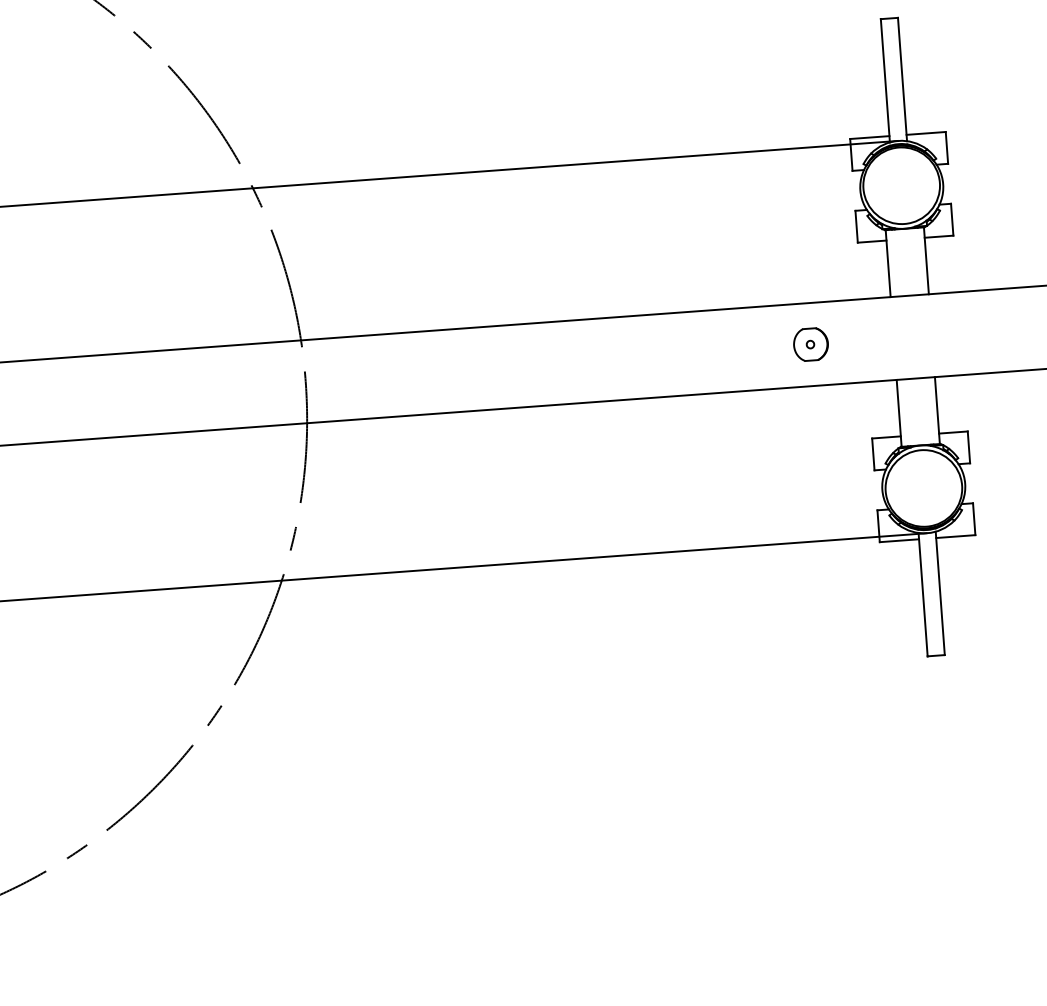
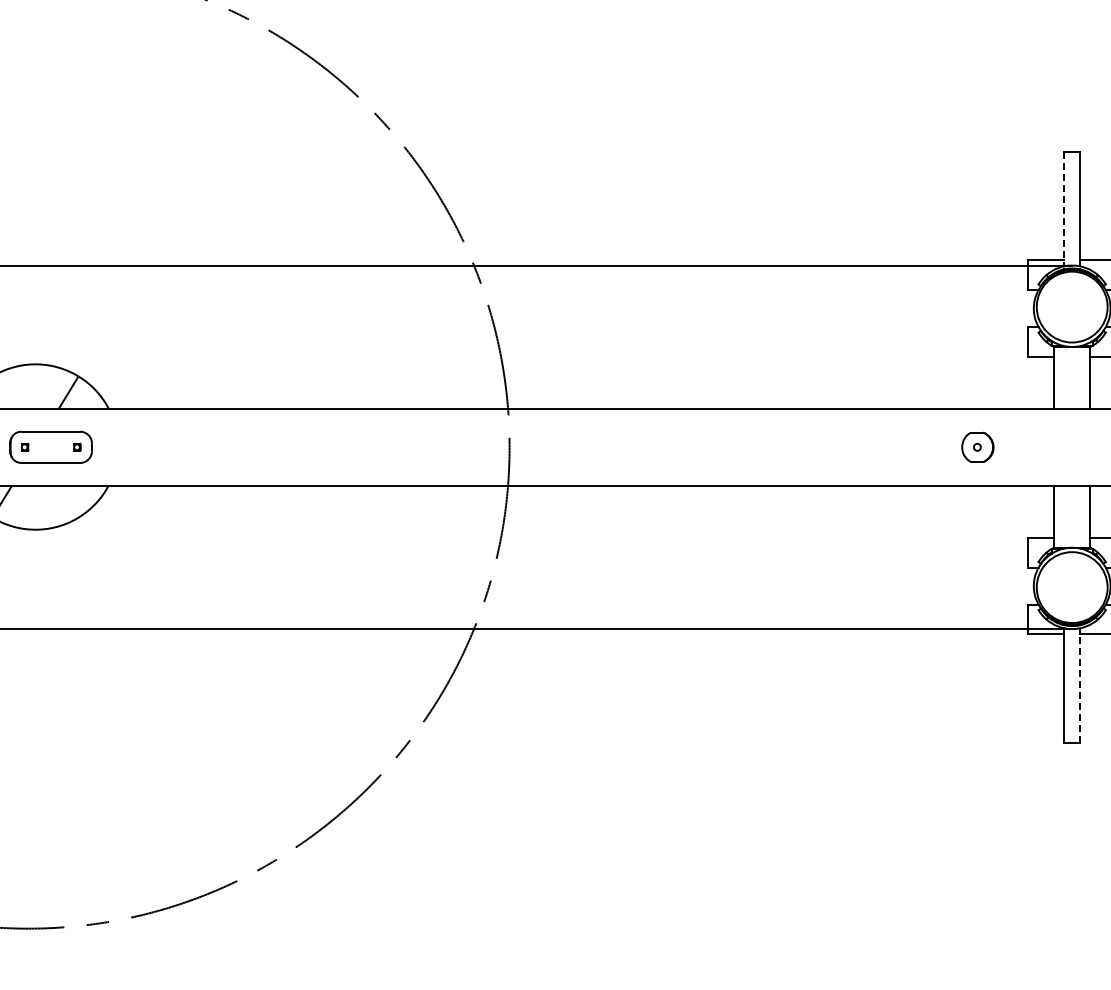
line: (885, 81) -> (1064, 209), solid -> dashed
line: (940, 592) -> (1080, 684), solid -> dashed

